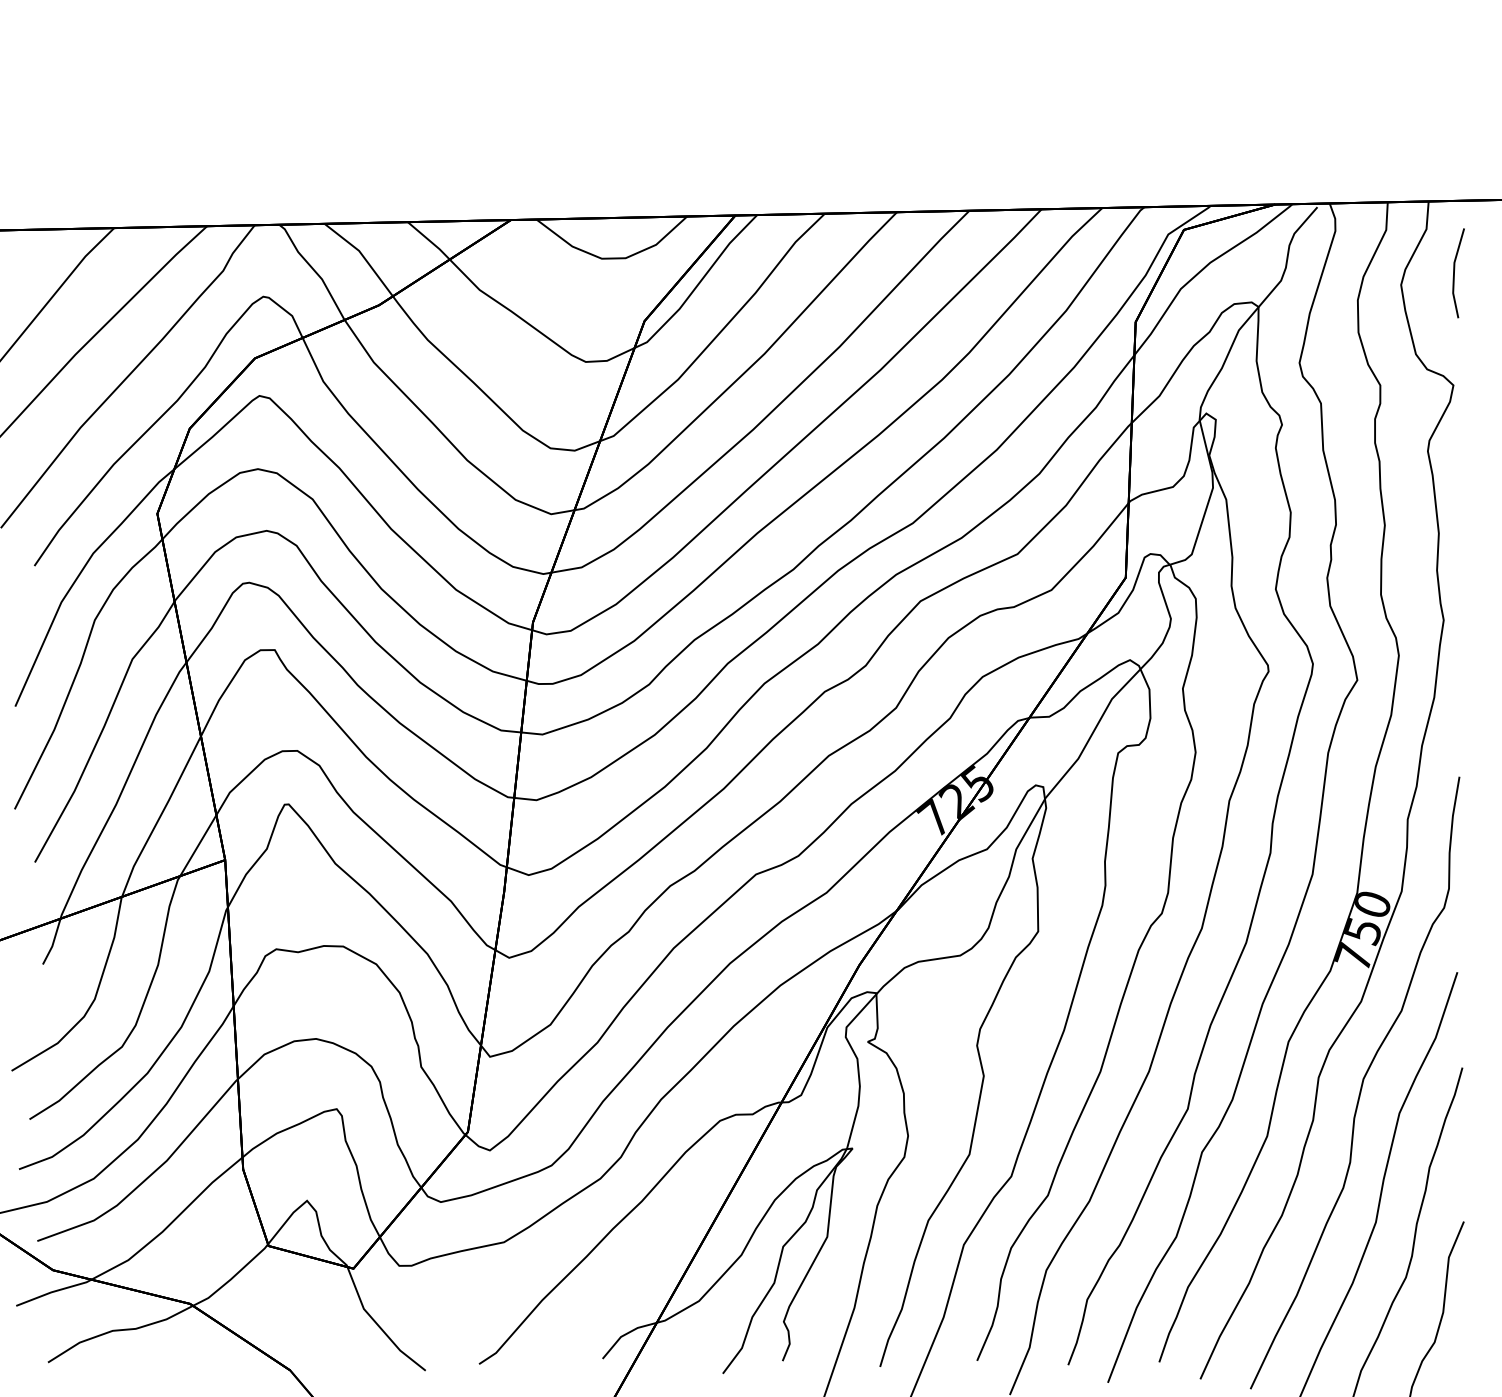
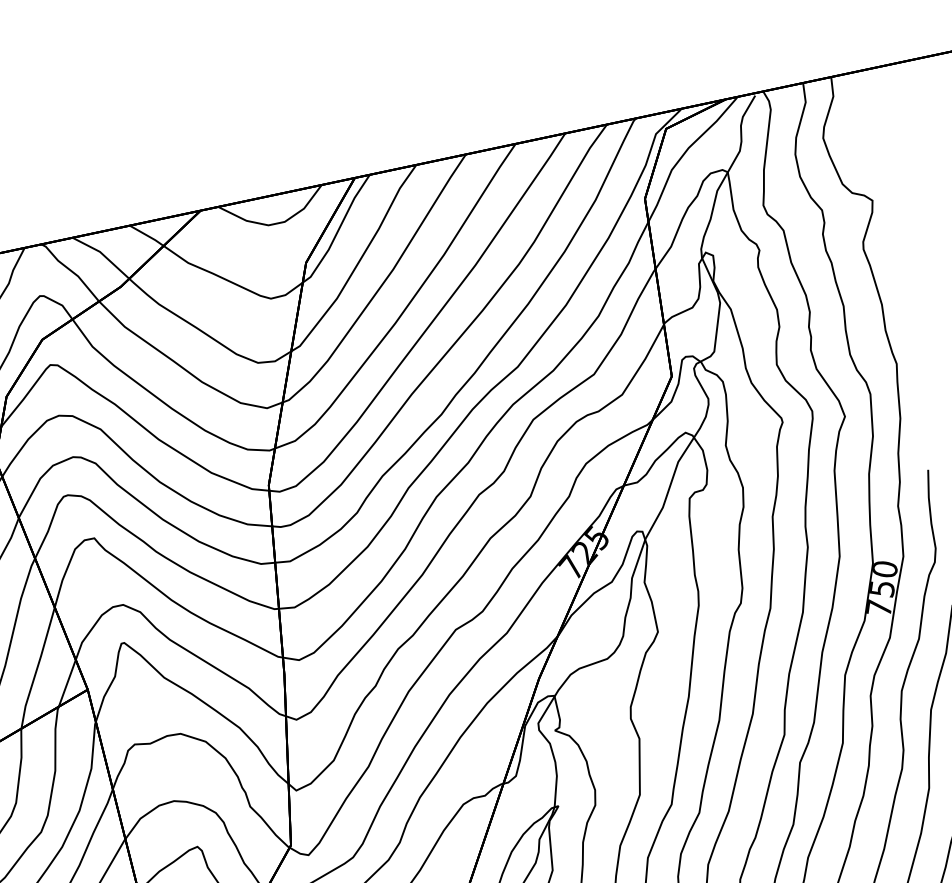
line: (1454, 273) -> (858, 123), removed

